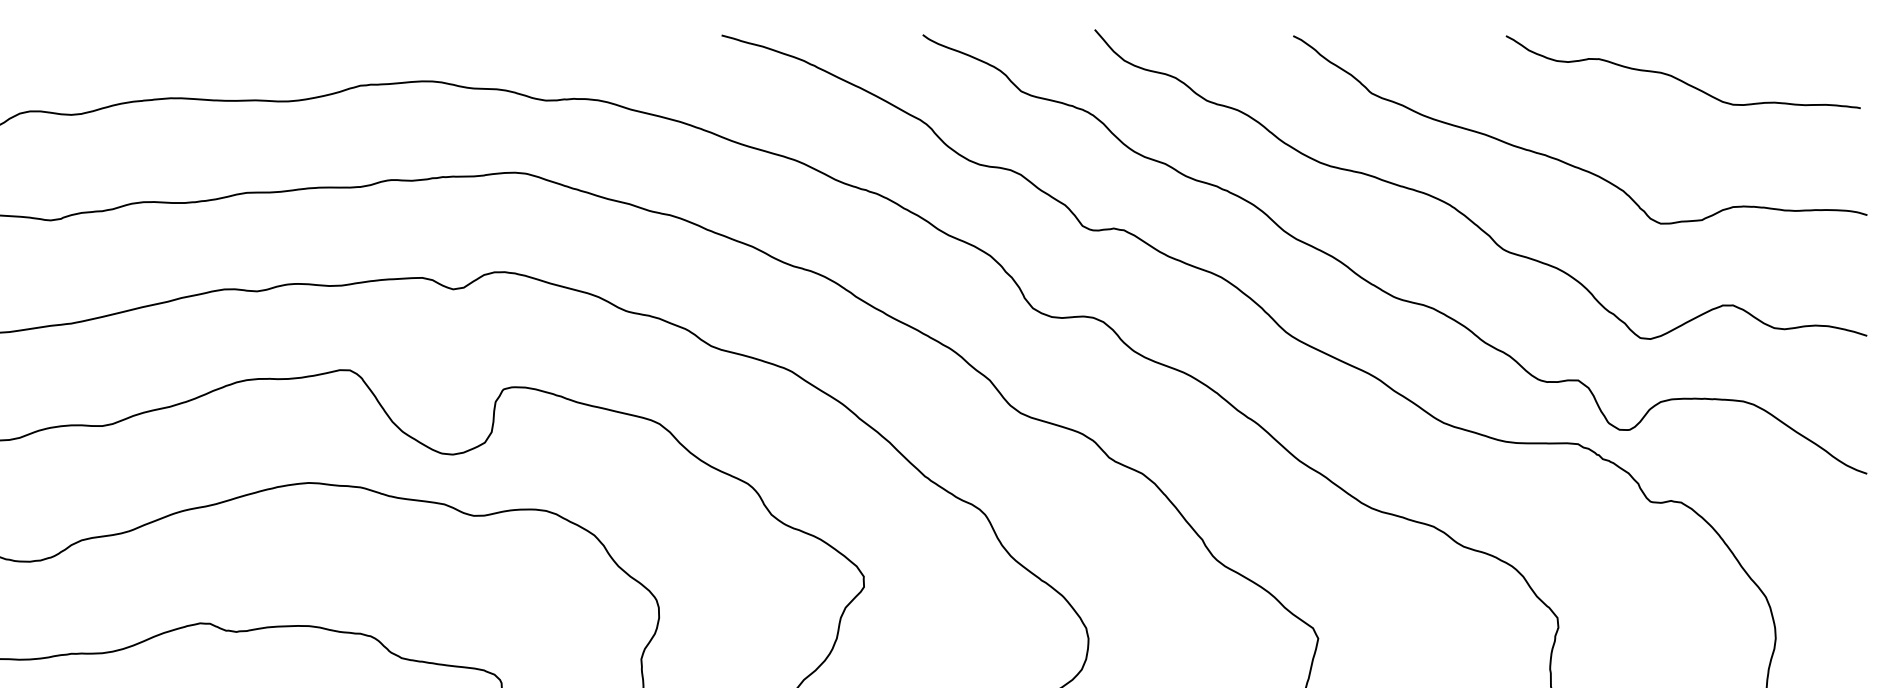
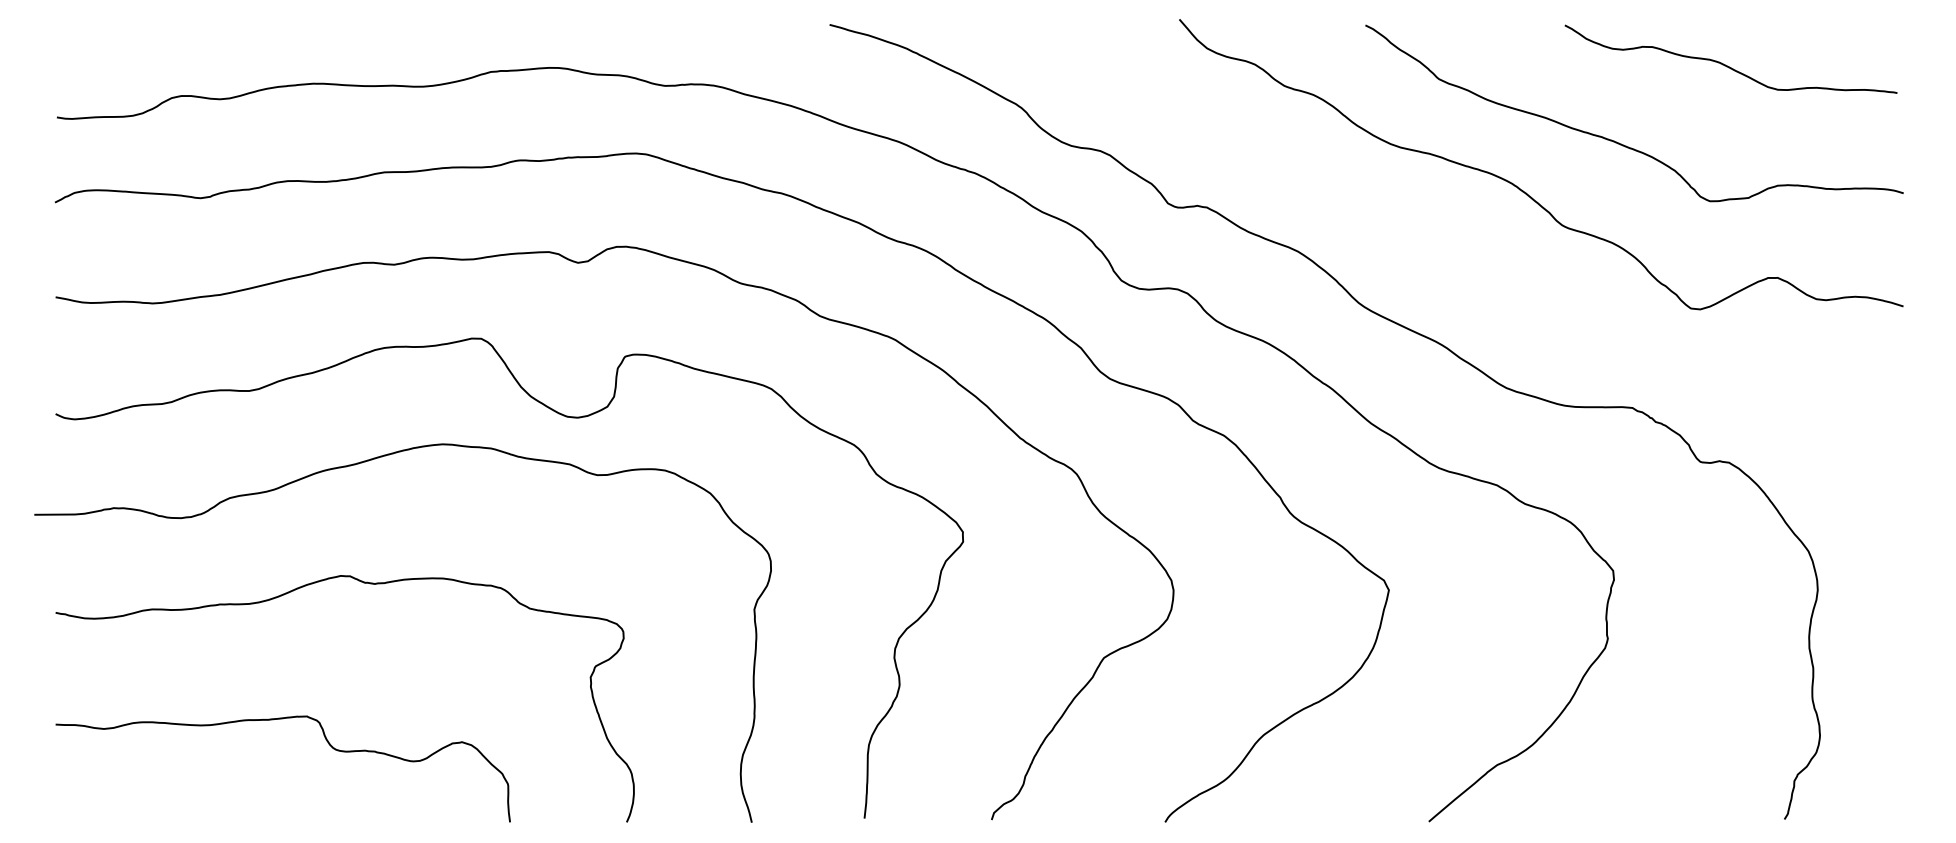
curve: (1375, 284) -> (1442, 258), removed

